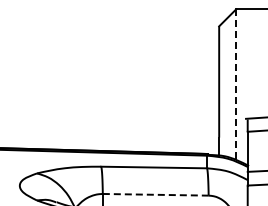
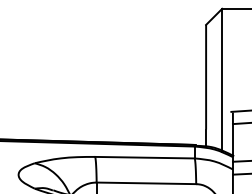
line: (236, 85) -> (222, 80), dashed -> solid
line: (155, 194) -> (146, 183), dashed -> solid

